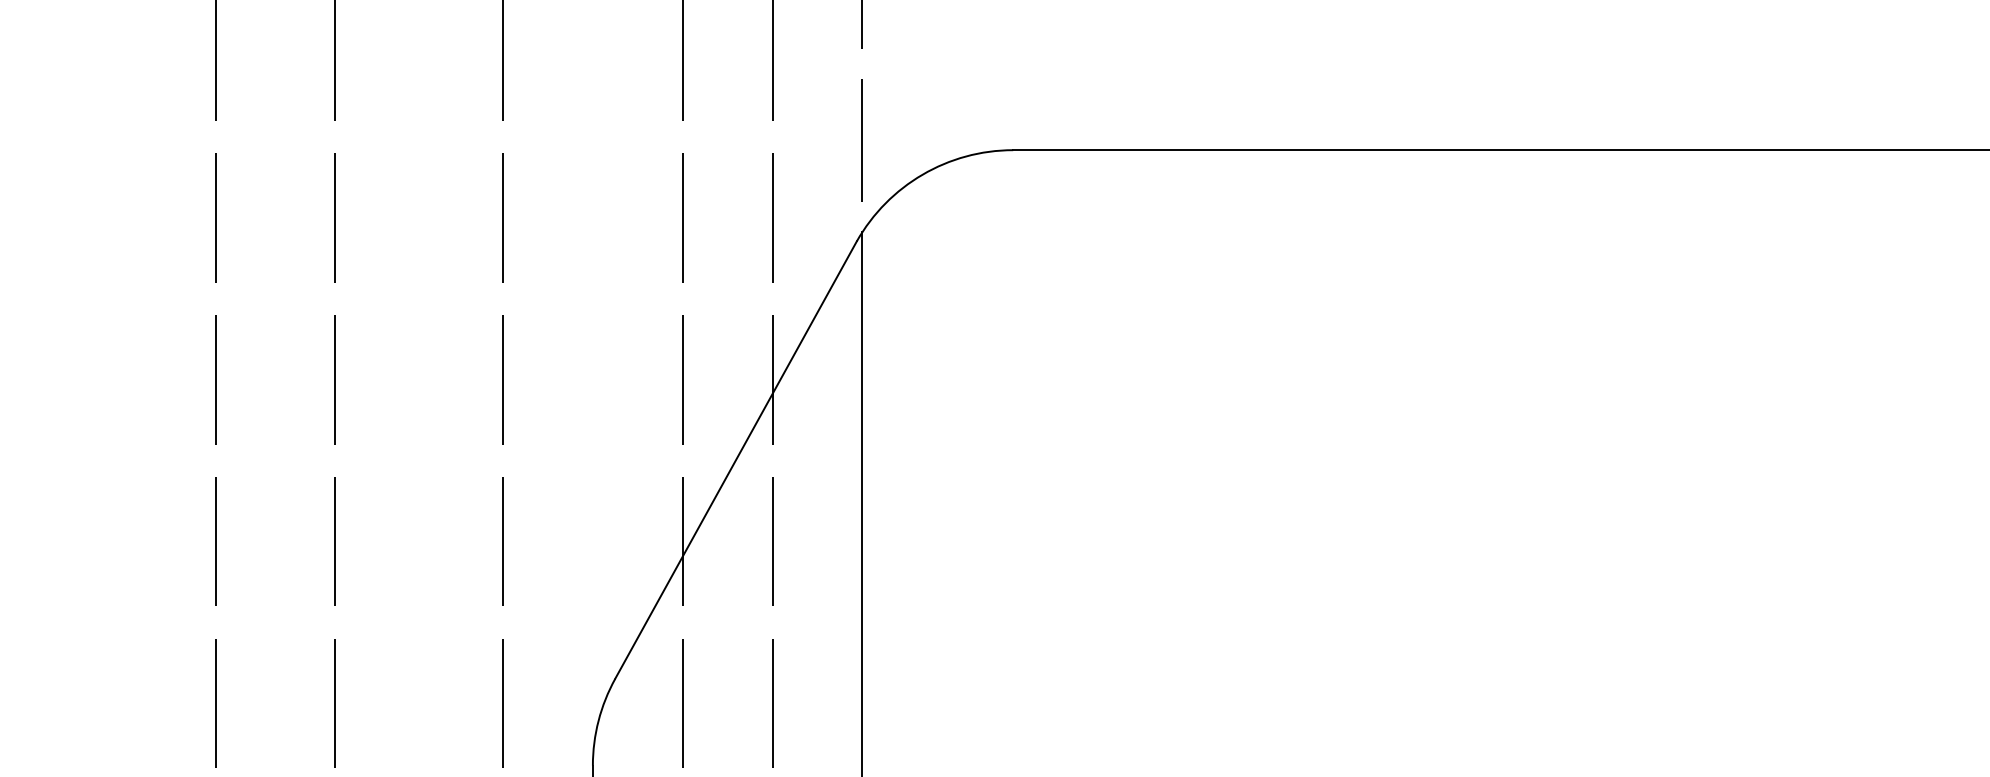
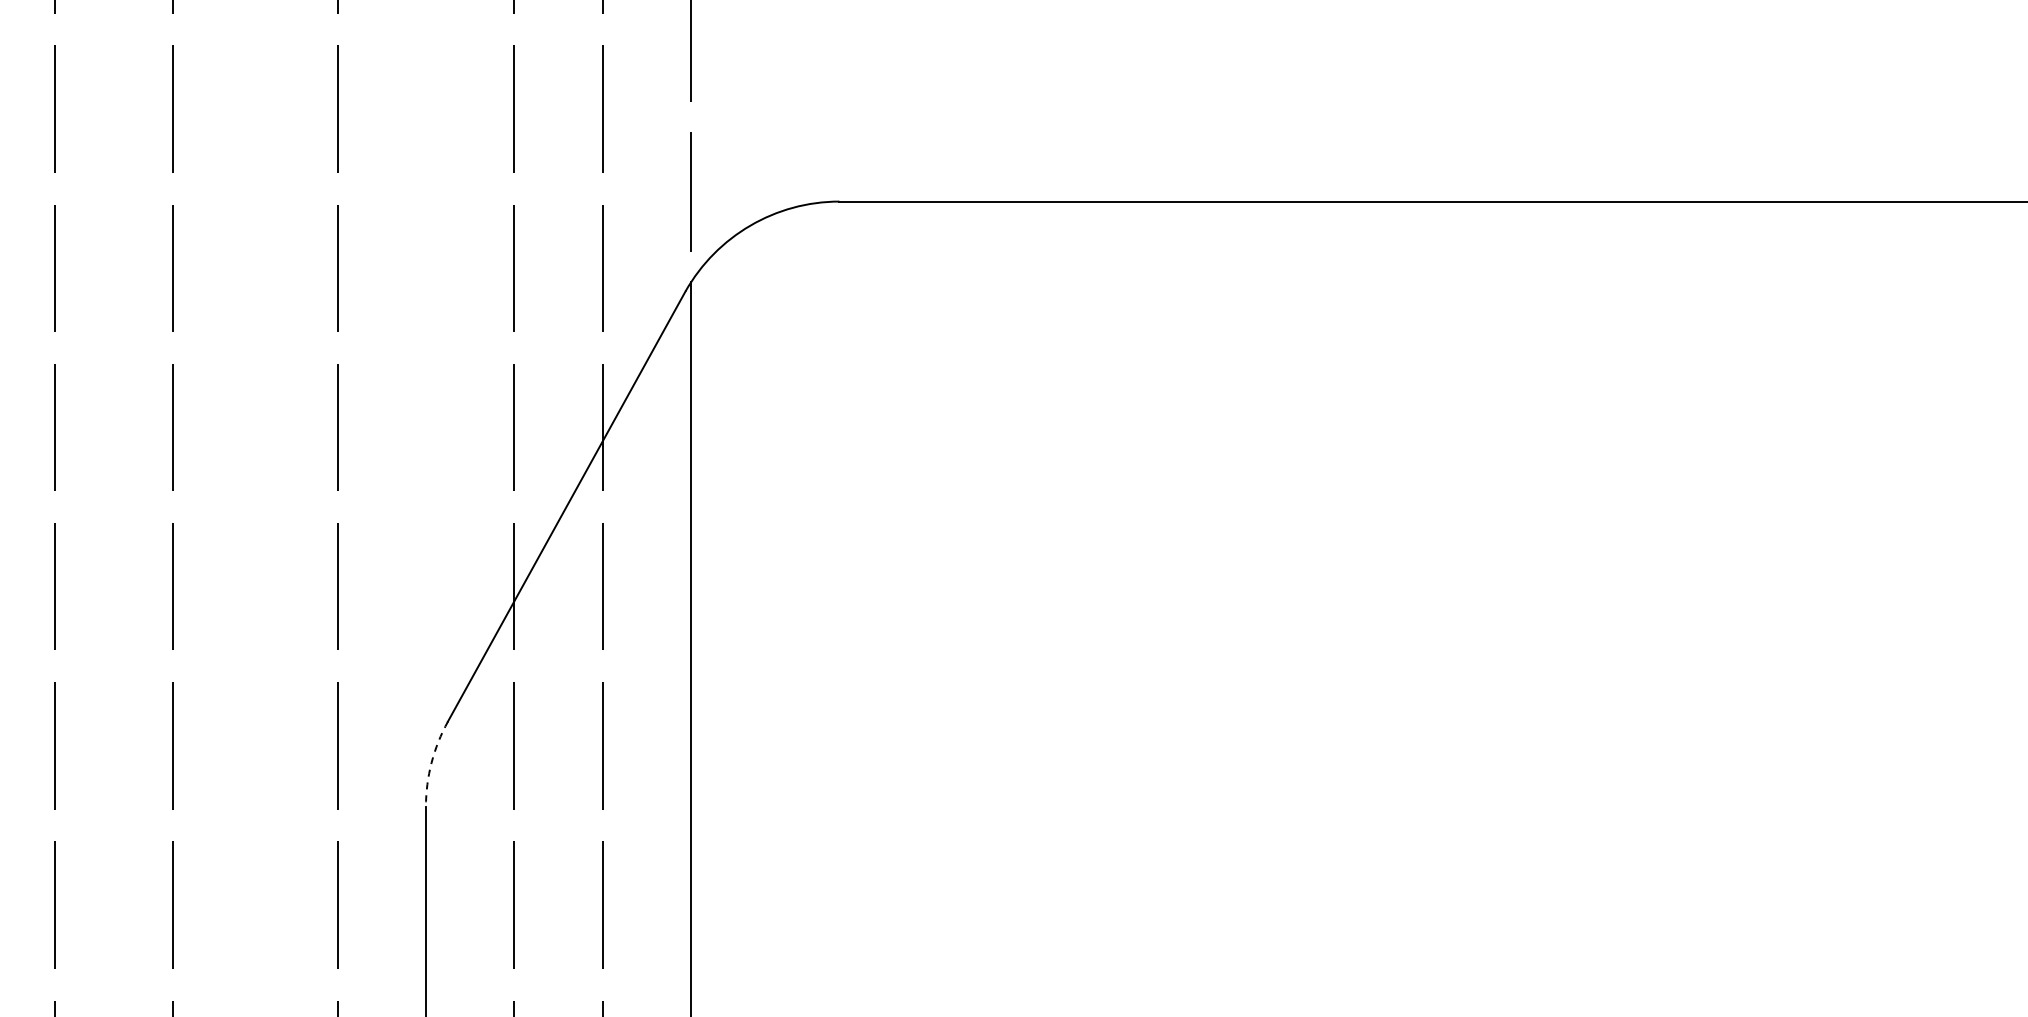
arc: (598, 720) -> (431, 762), solid -> dashed

